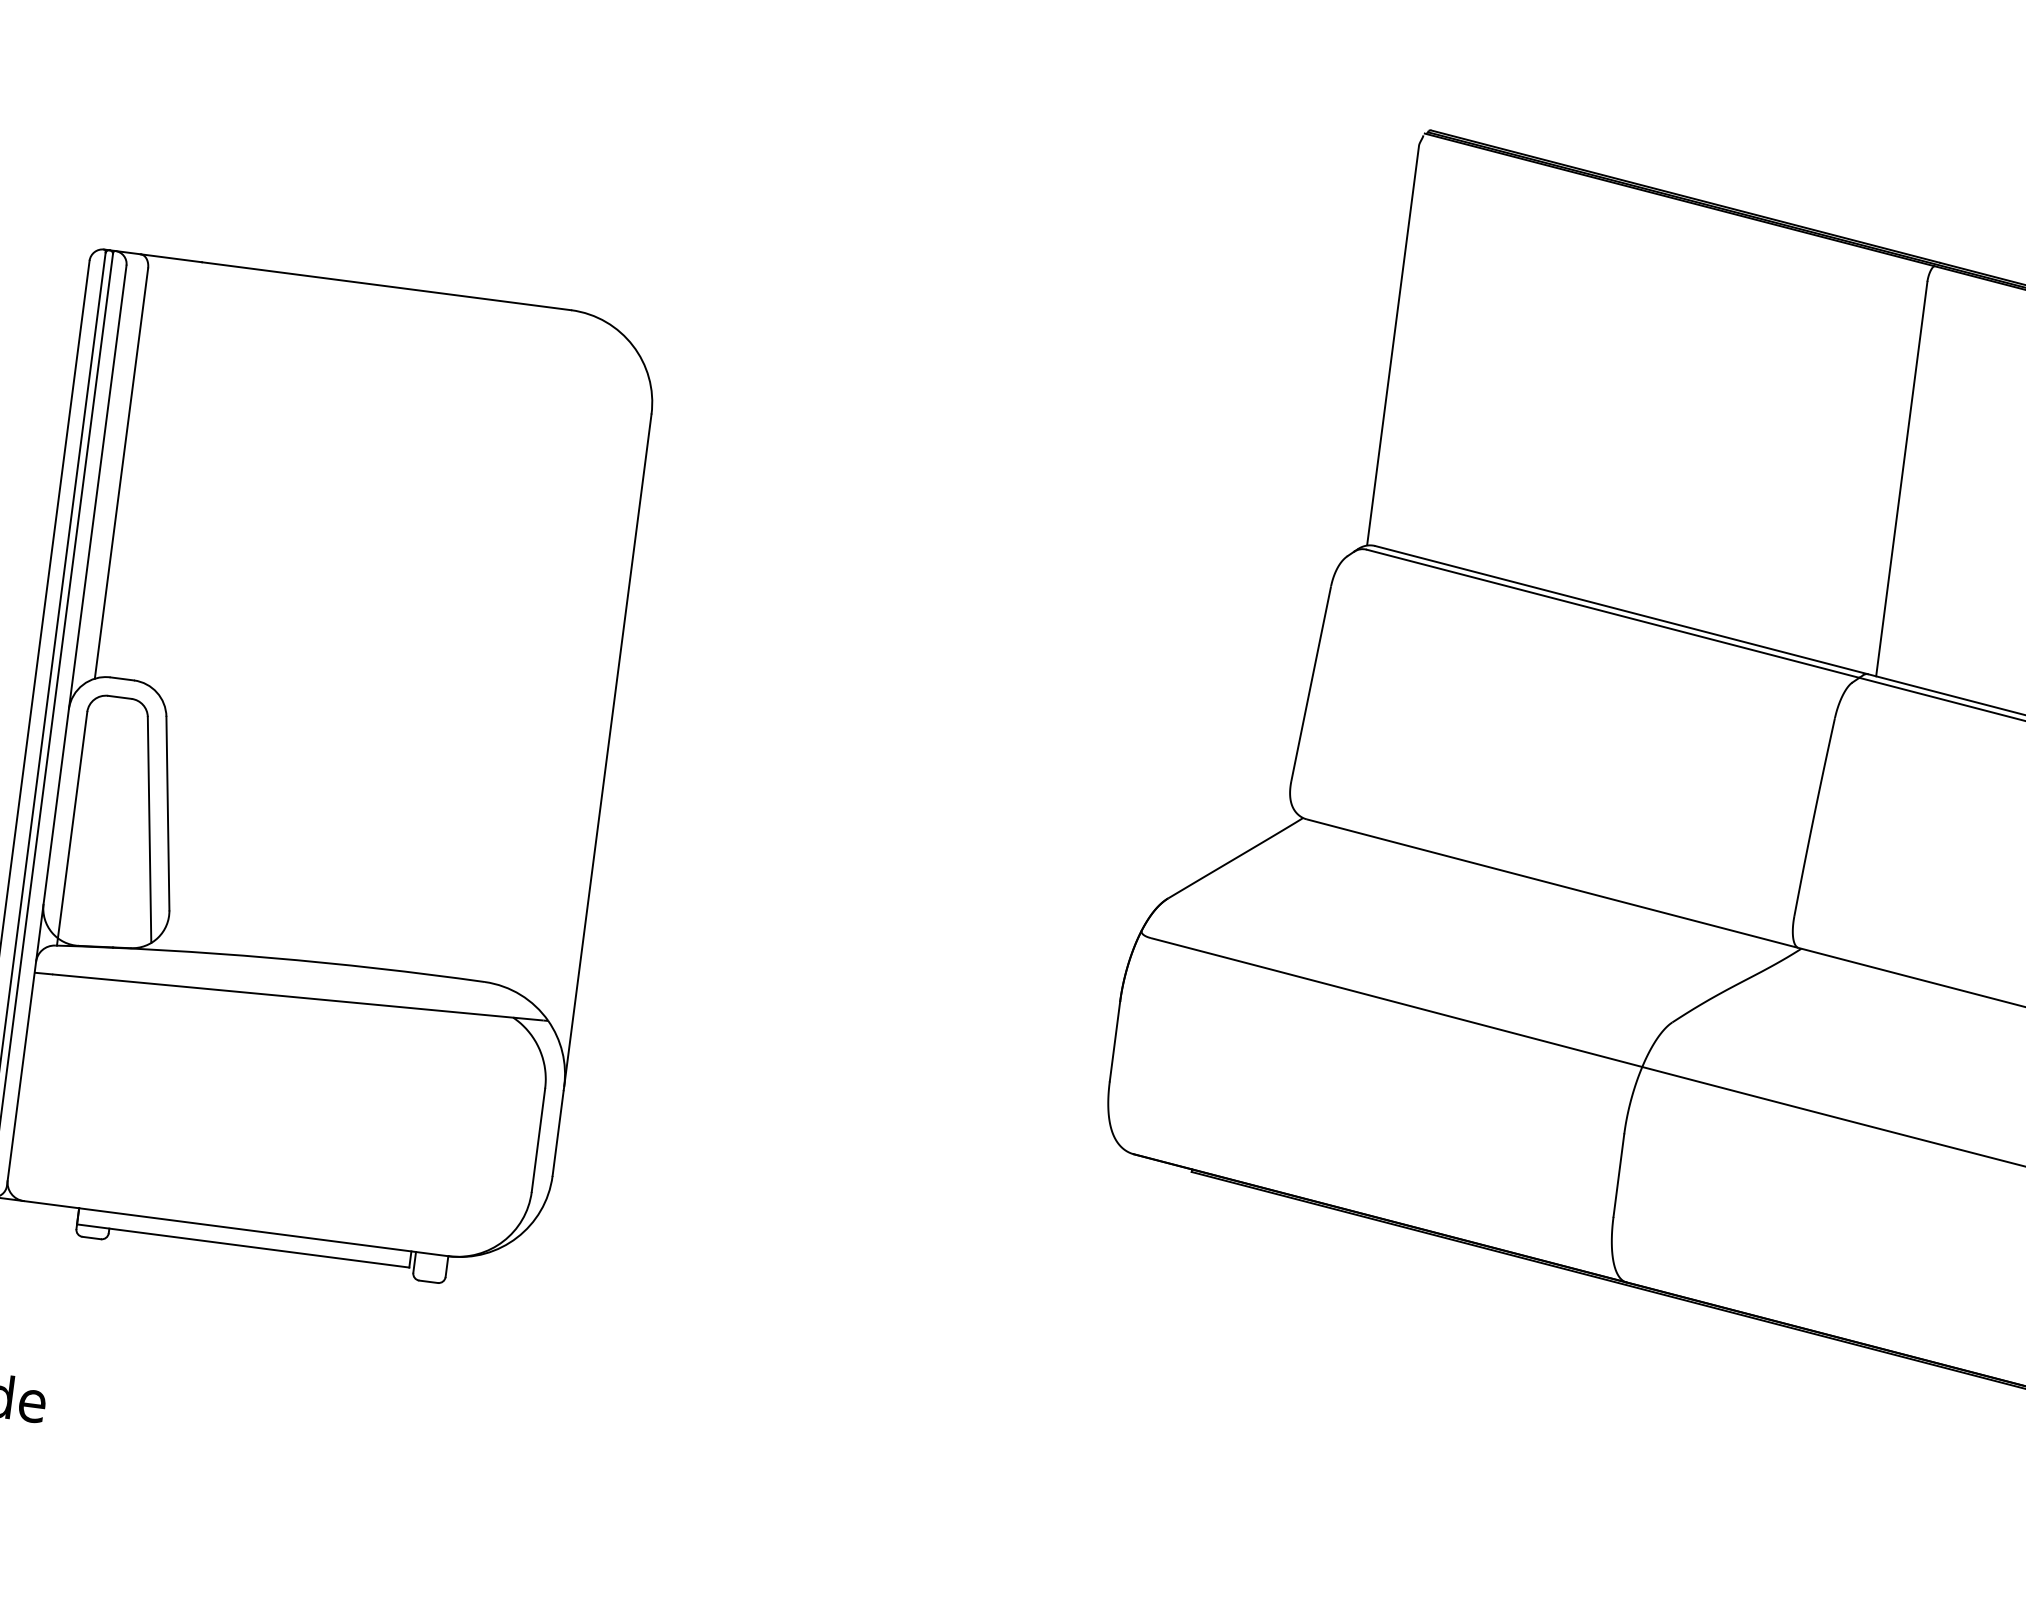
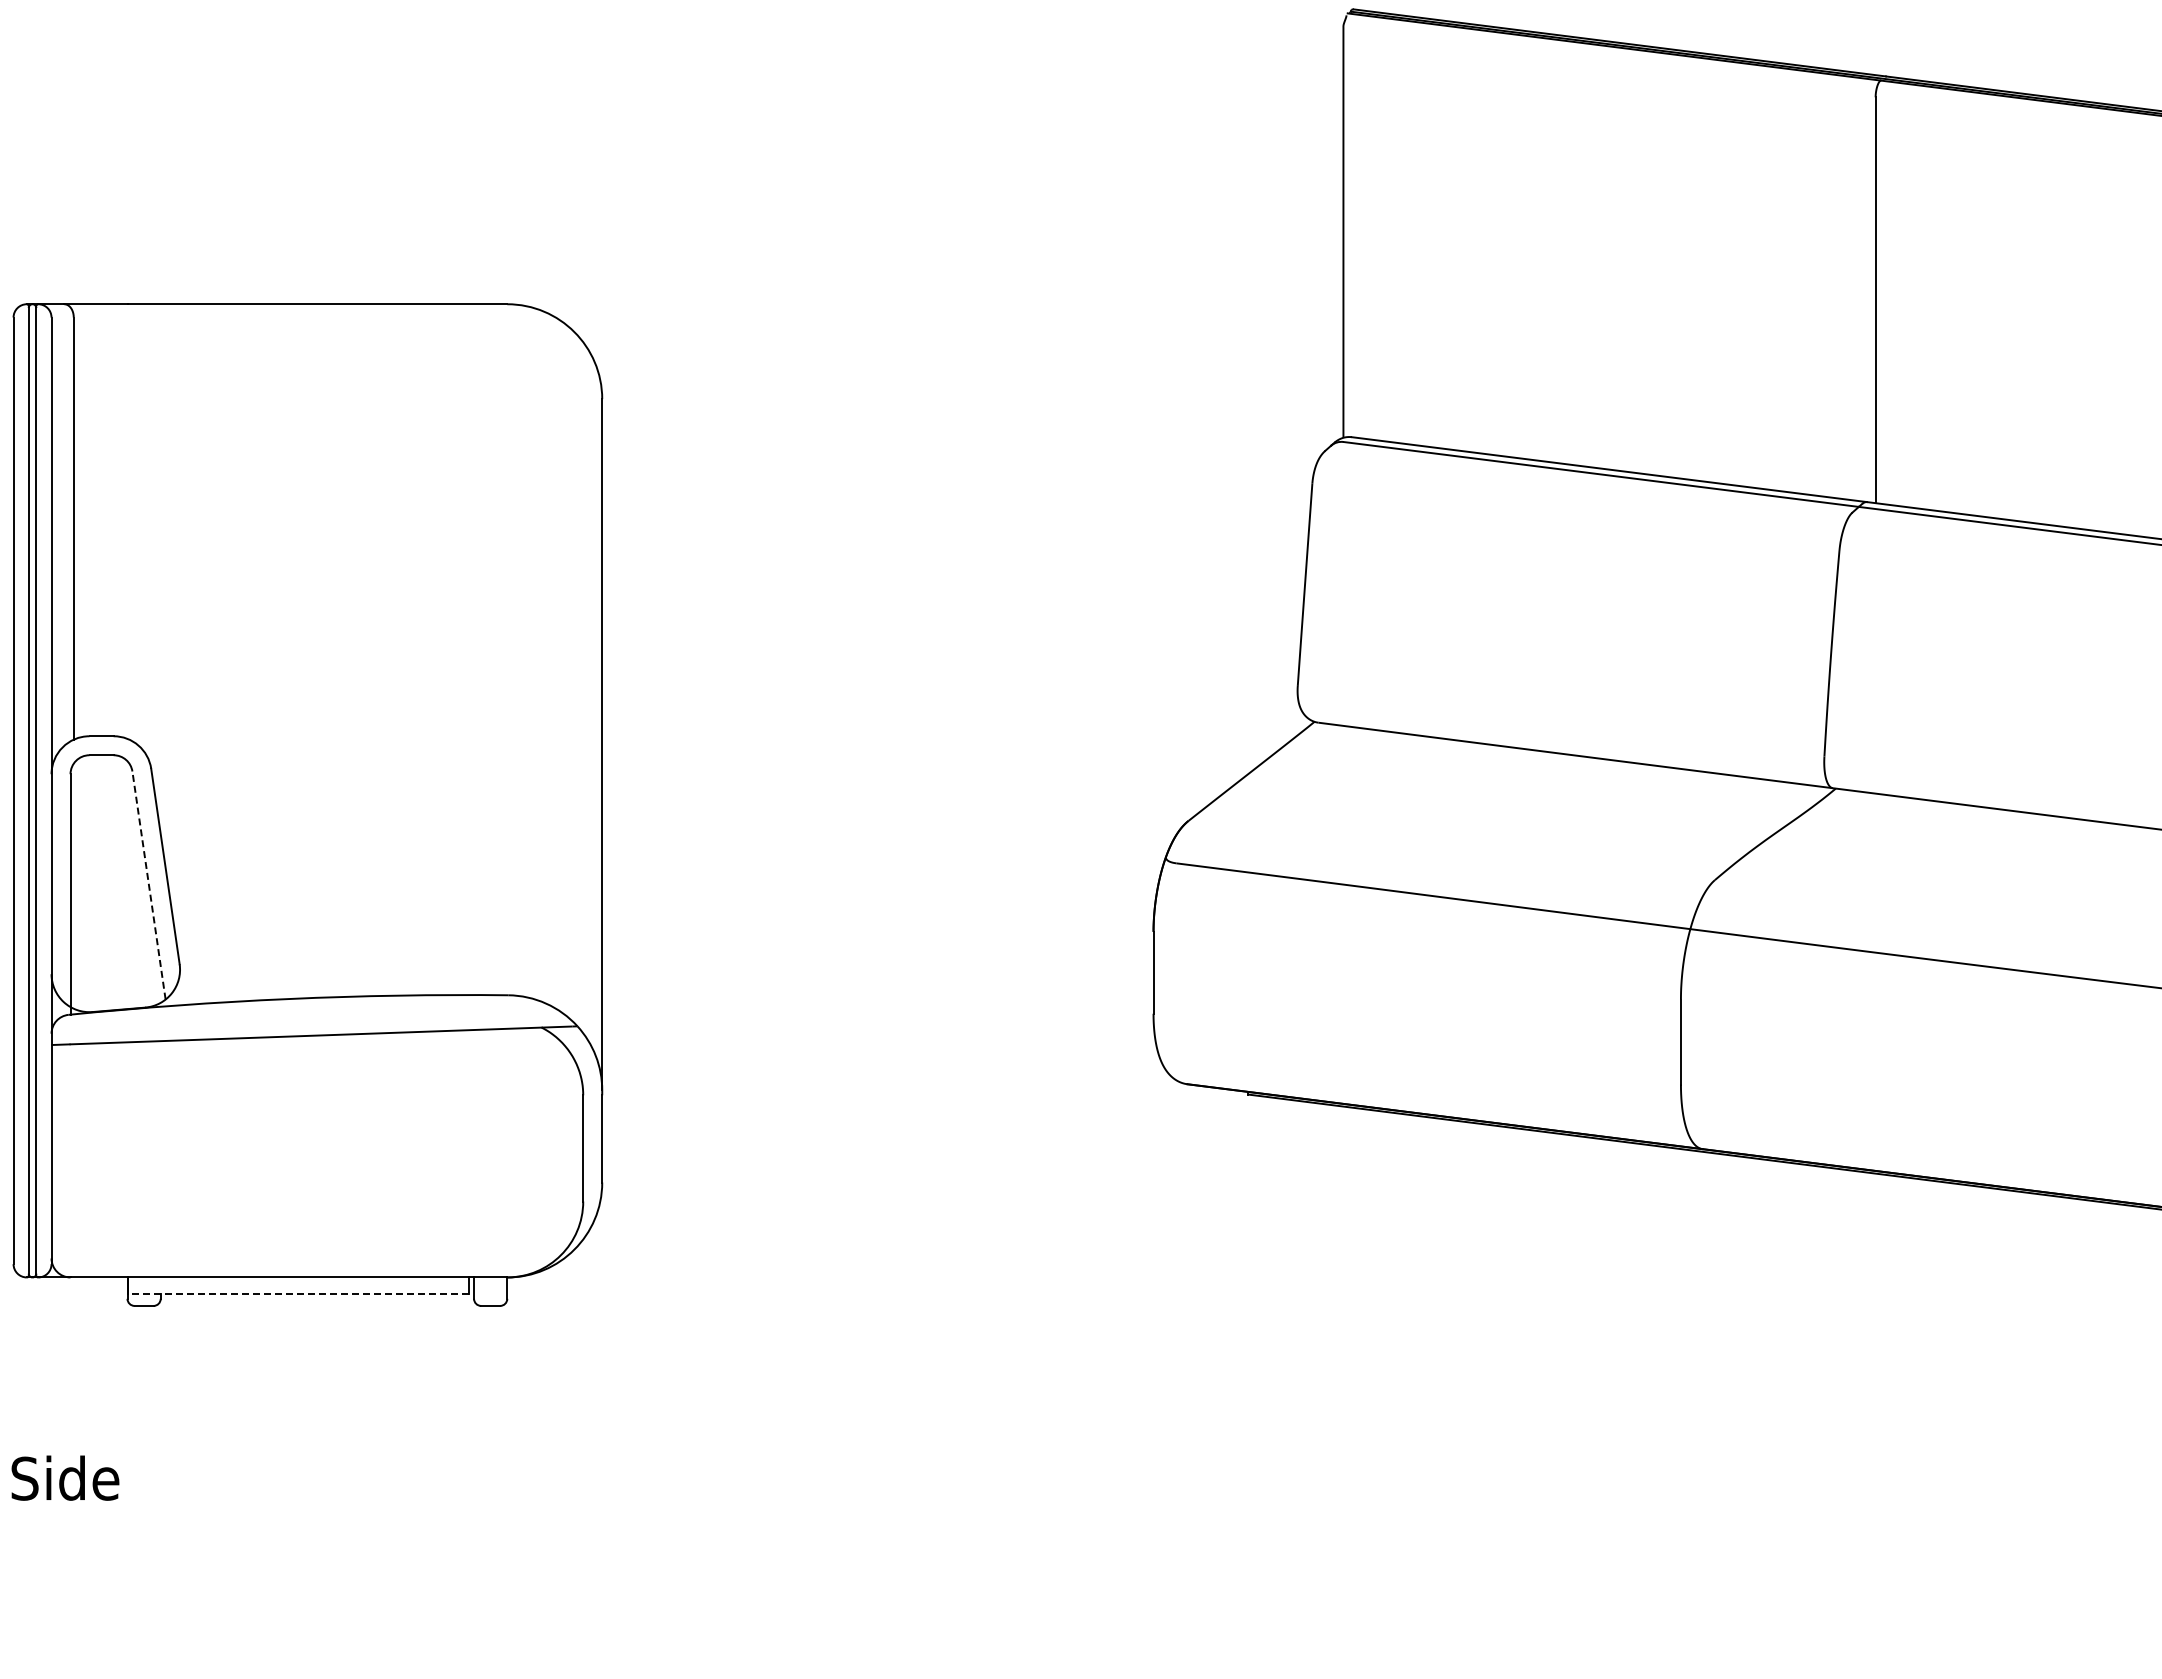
line: (149, 829) -> (148, 885), solid -> dashed
line: (243, 1246) -> (298, 1294), solid -> dashed

